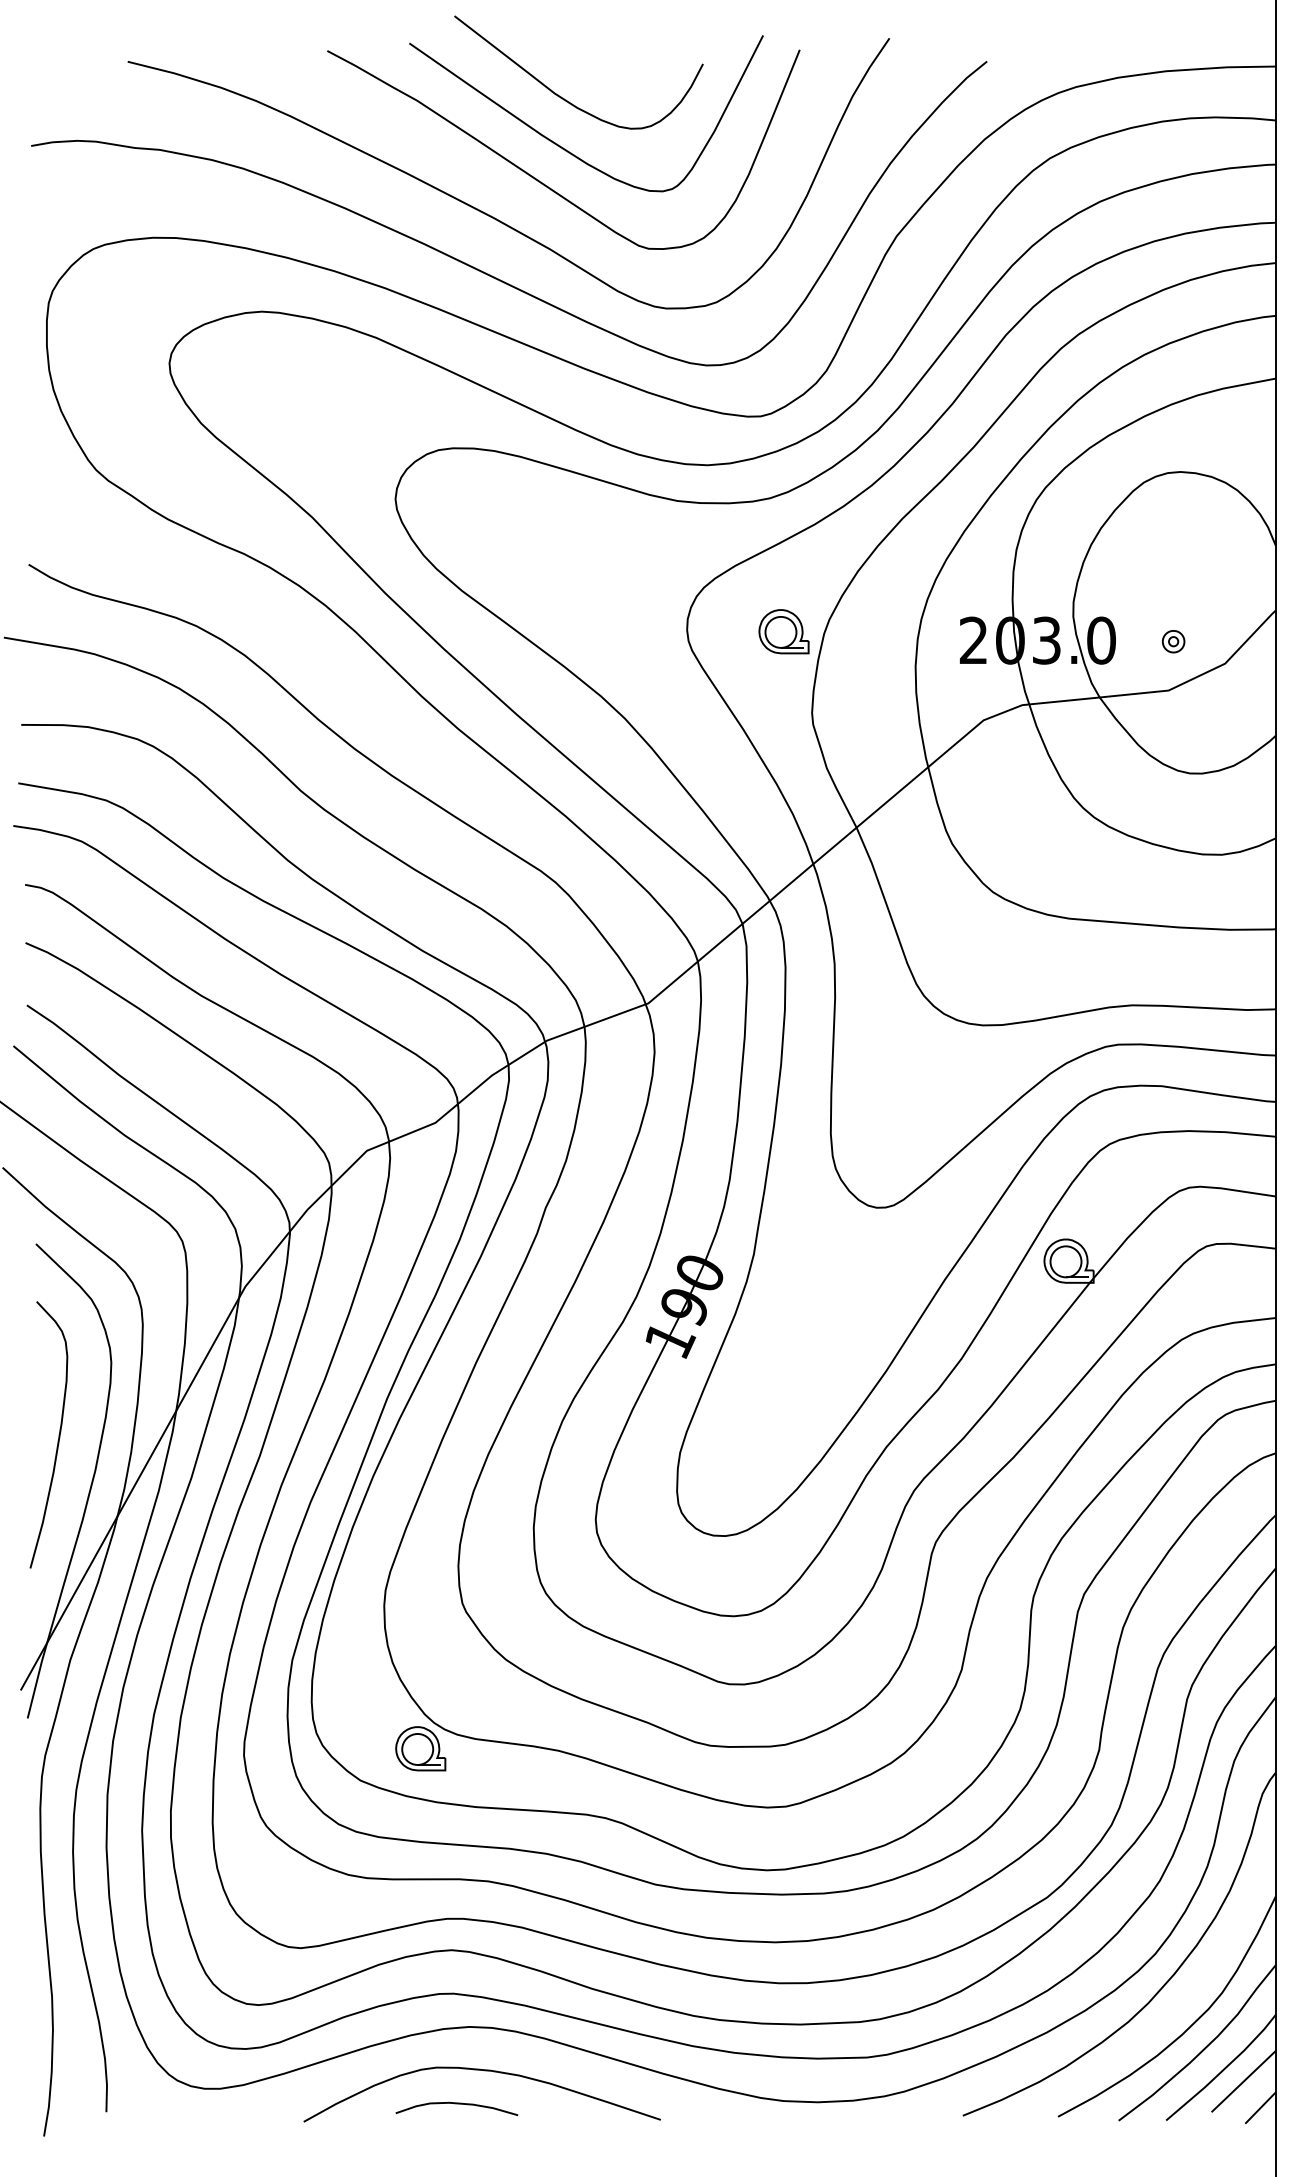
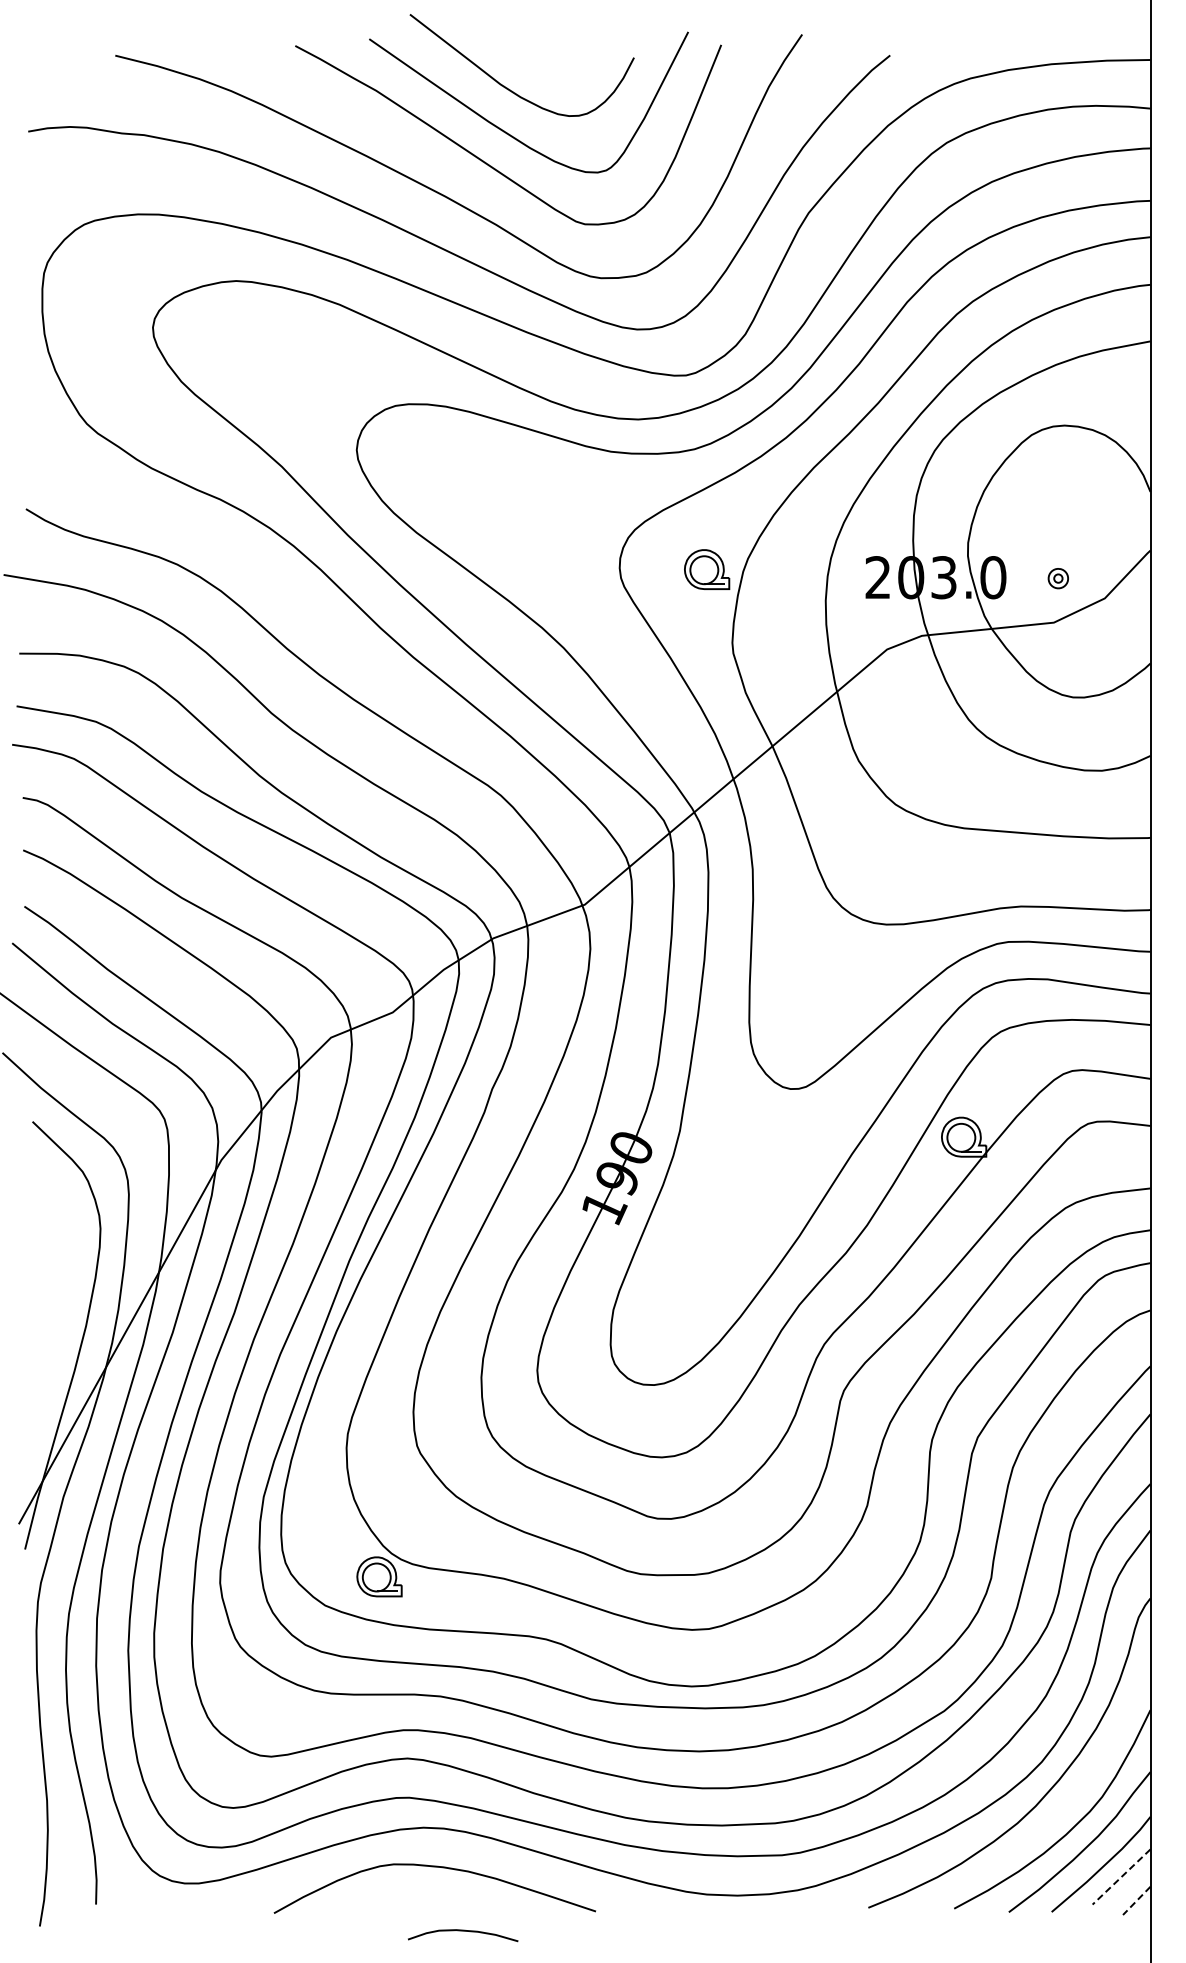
curve: (58, 1436) -> (52, 1295), removed
line: (1243, 2082) -> (1121, 1877), solid -> dashed
curve: (457, 2104) -> (463, 1931), moved
line: (1260, 2107) -> (1136, 1900), solid -> dashed

